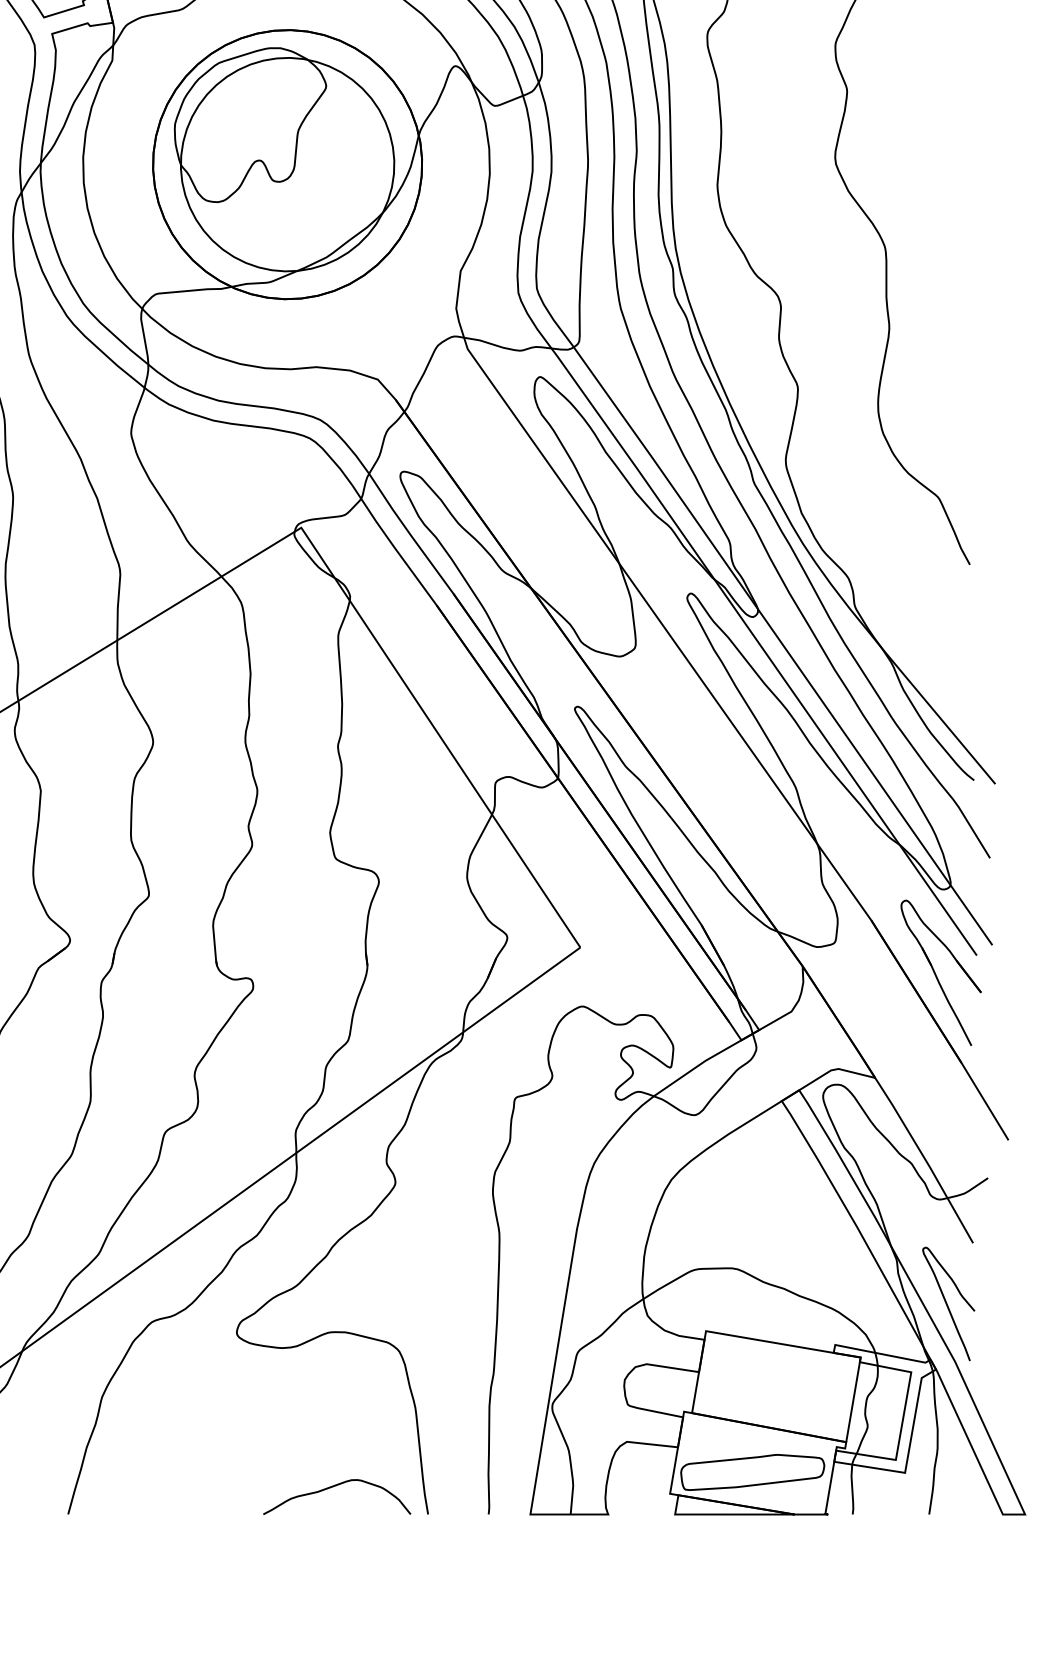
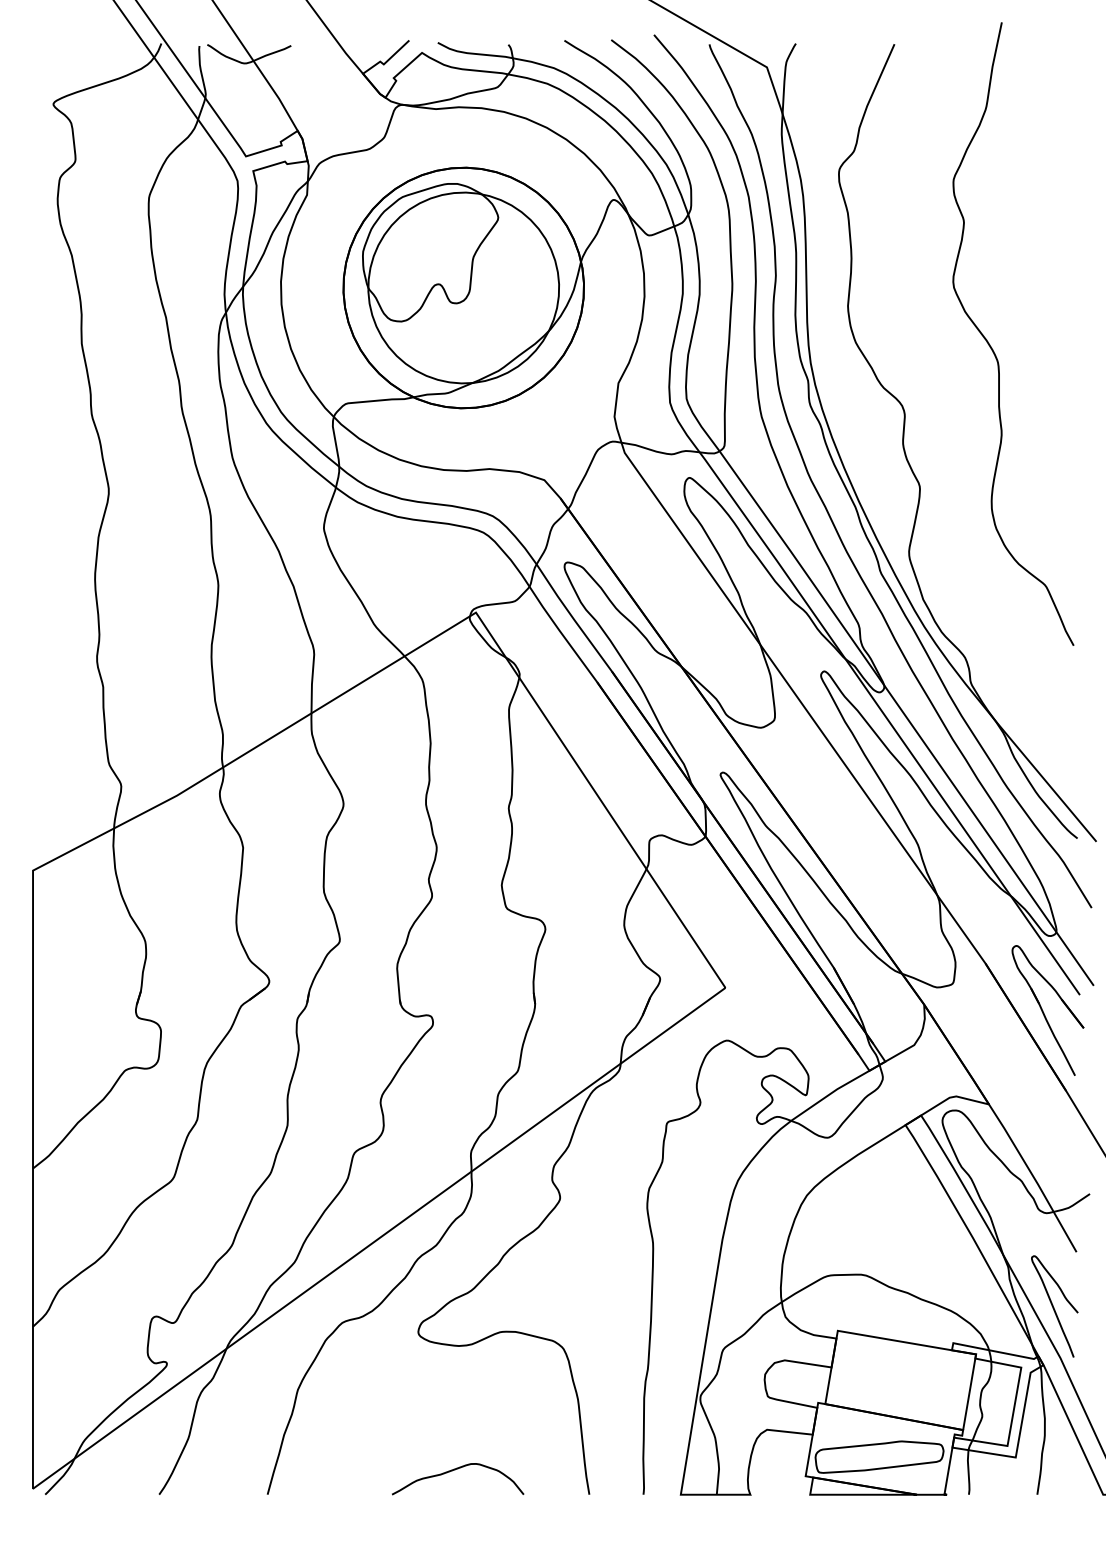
curve: (334, 1487) -> (455, 1470), moved

